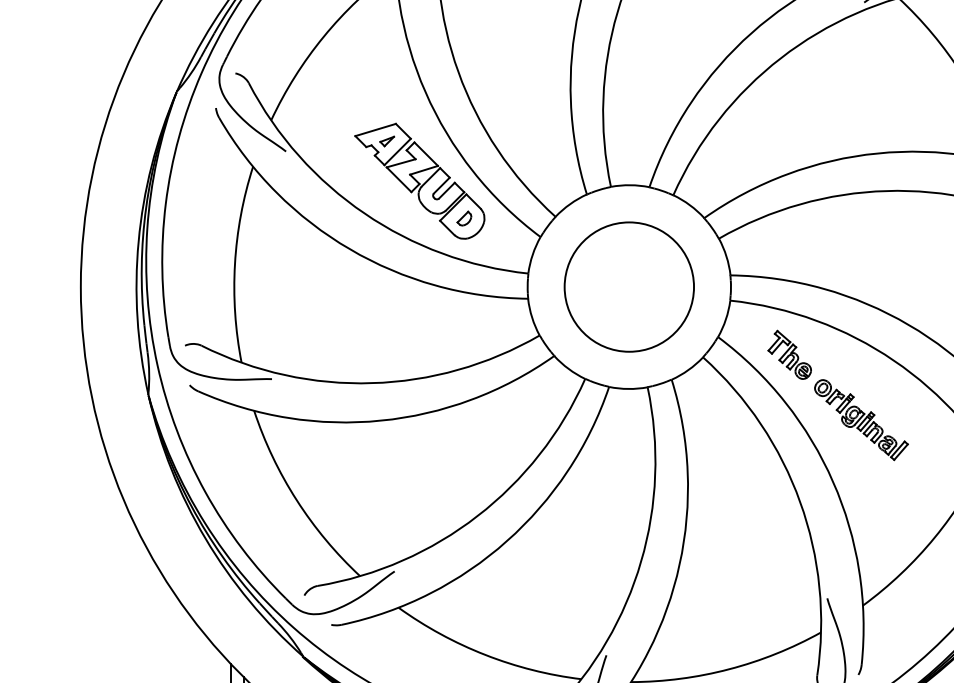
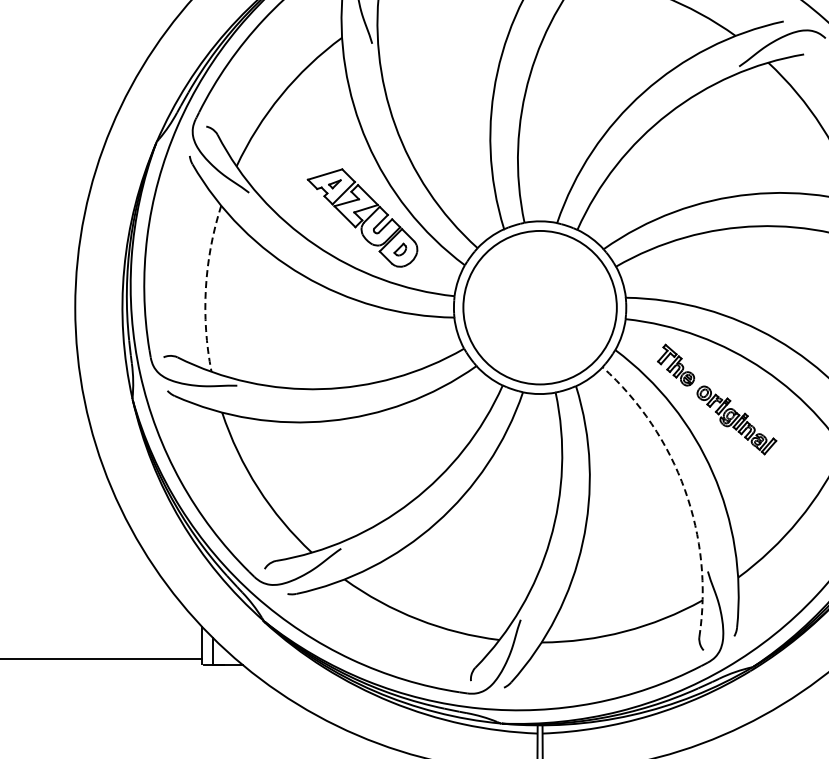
arc: (234, 264) -> (205, 288), solid -> dashed
circle: (628, 286) -> (539, 307), size x1.4
arc: (799, 501) -> (684, 489), solid -> dashed

